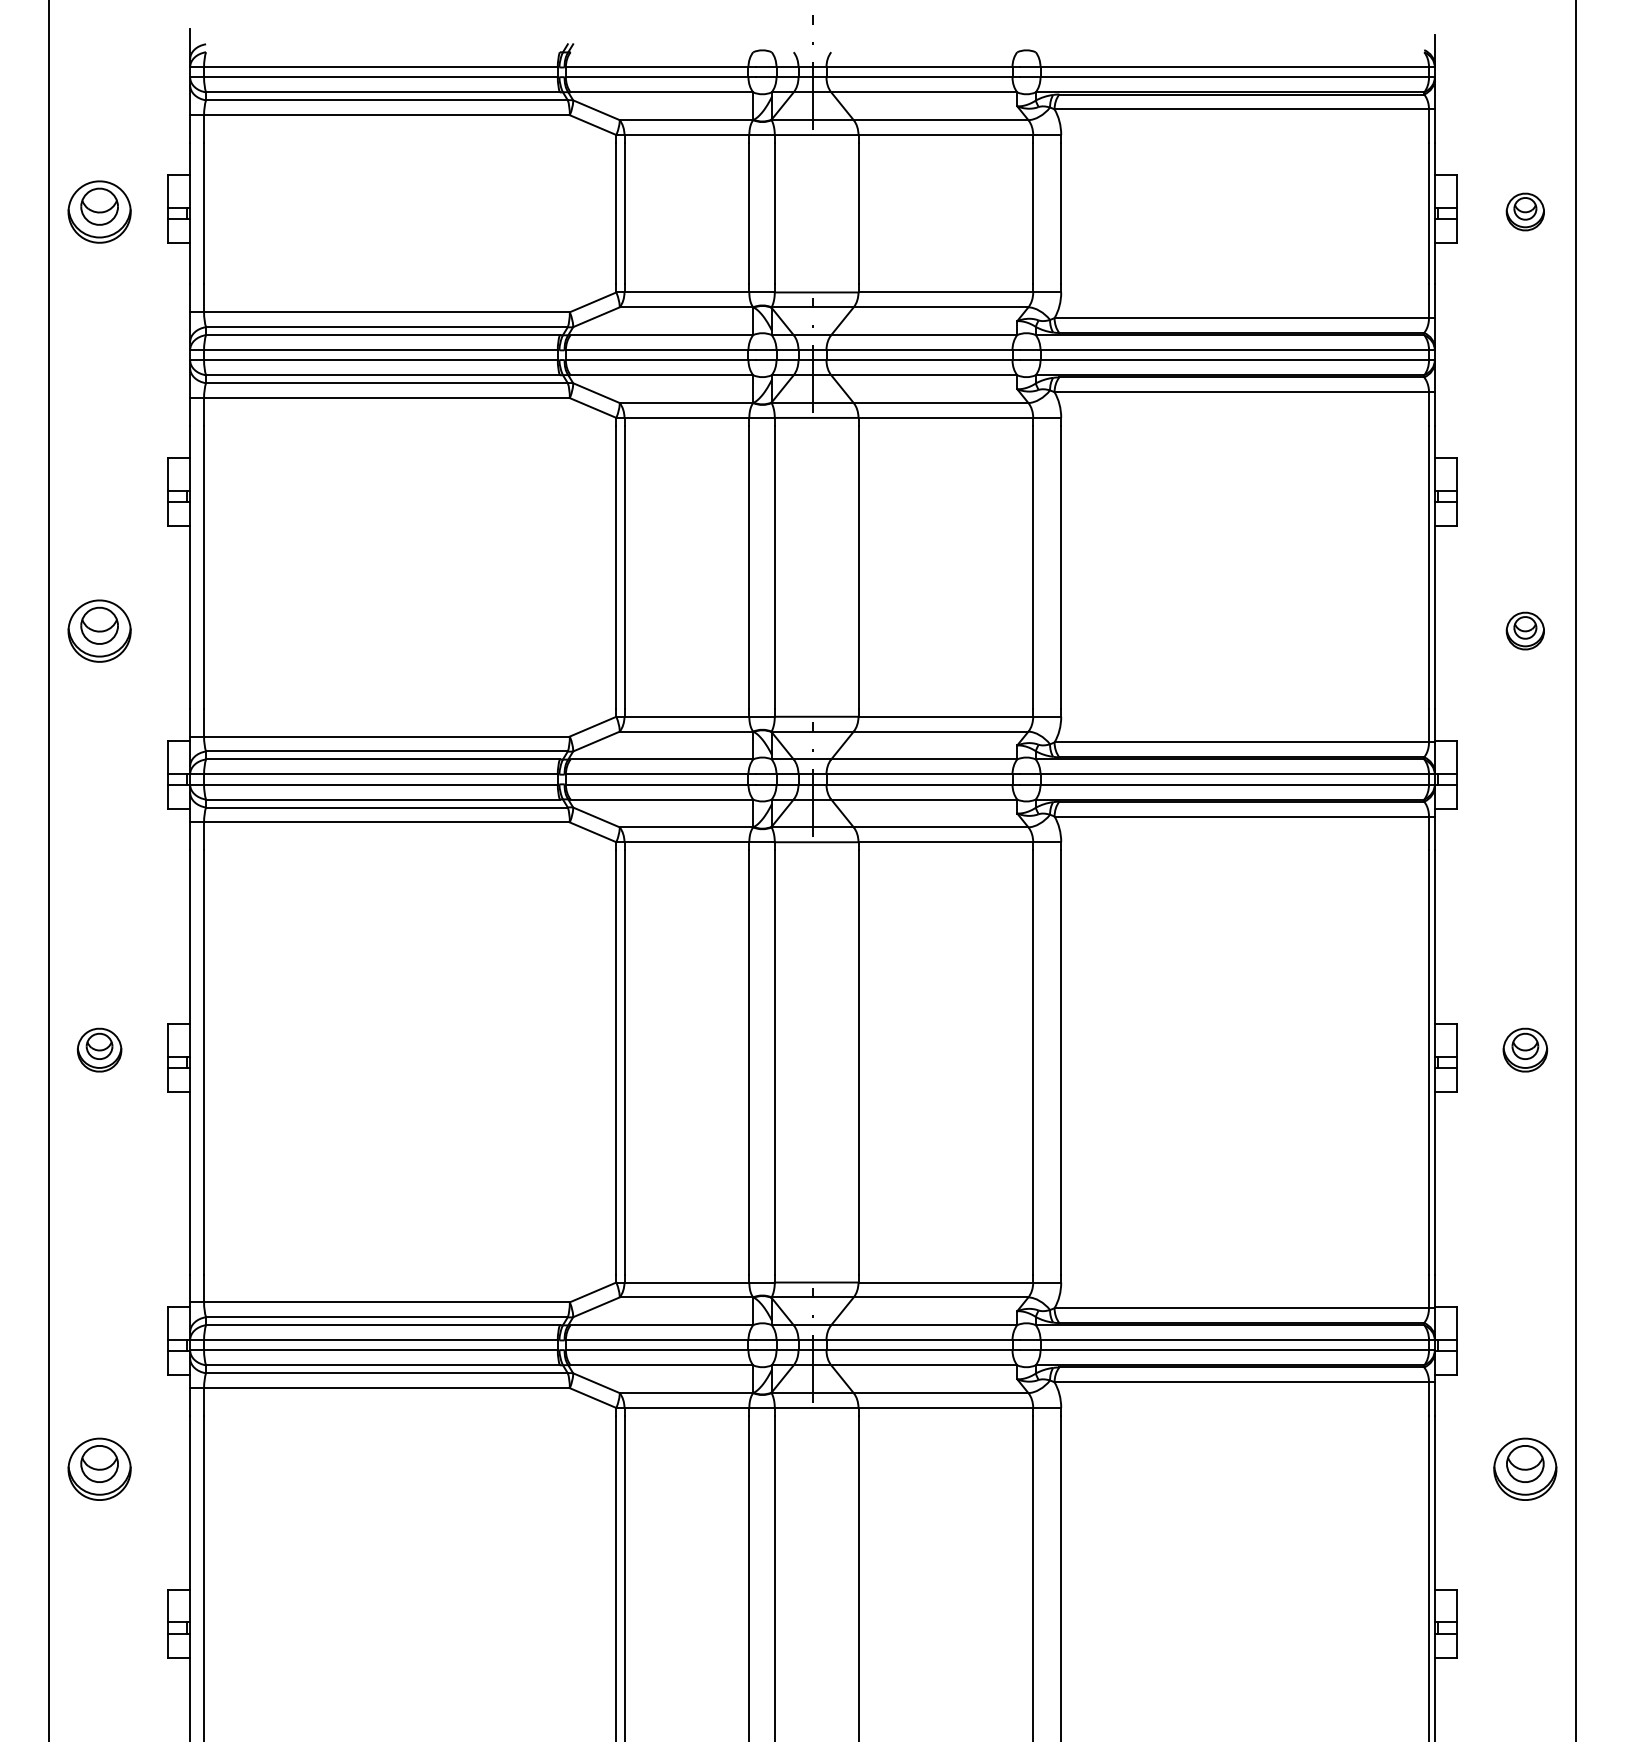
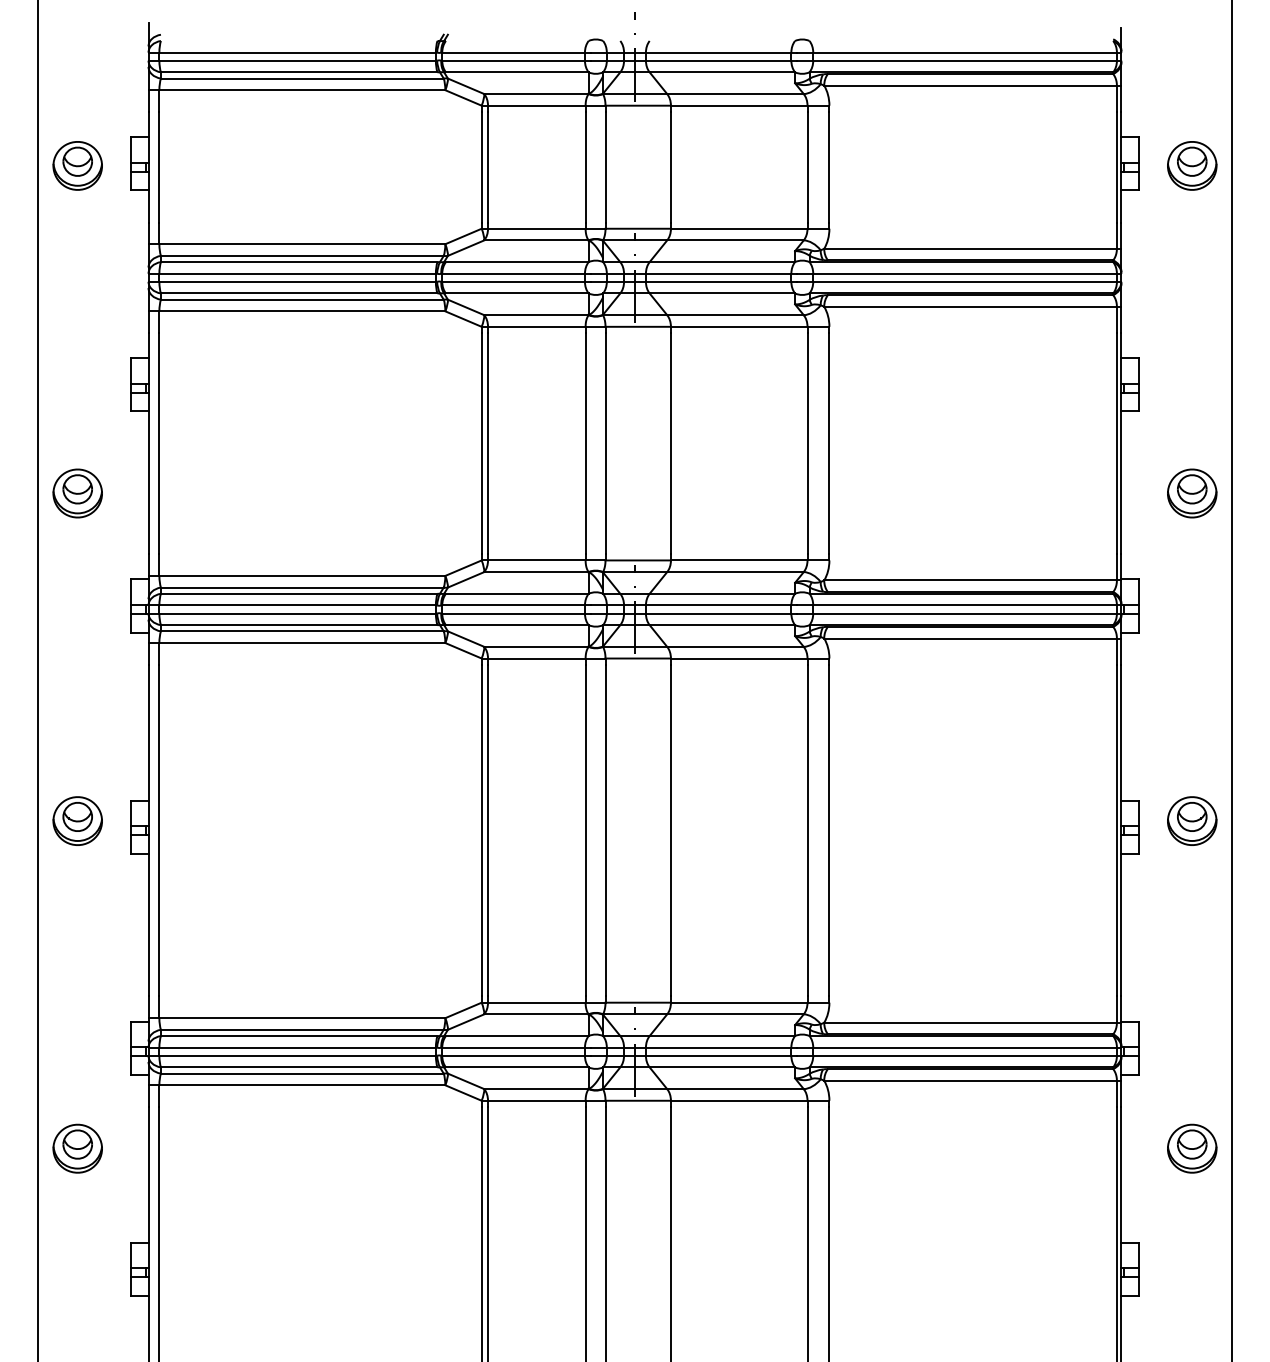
part: (1525, 211) -> (1192, 165), size x1.67
part: (1525, 630) -> (1192, 493), size x1.67
part: (99, 1049) -> (77, 820), size x1.43
part: (1525, 1049) -> (1192, 820), size x1.43

